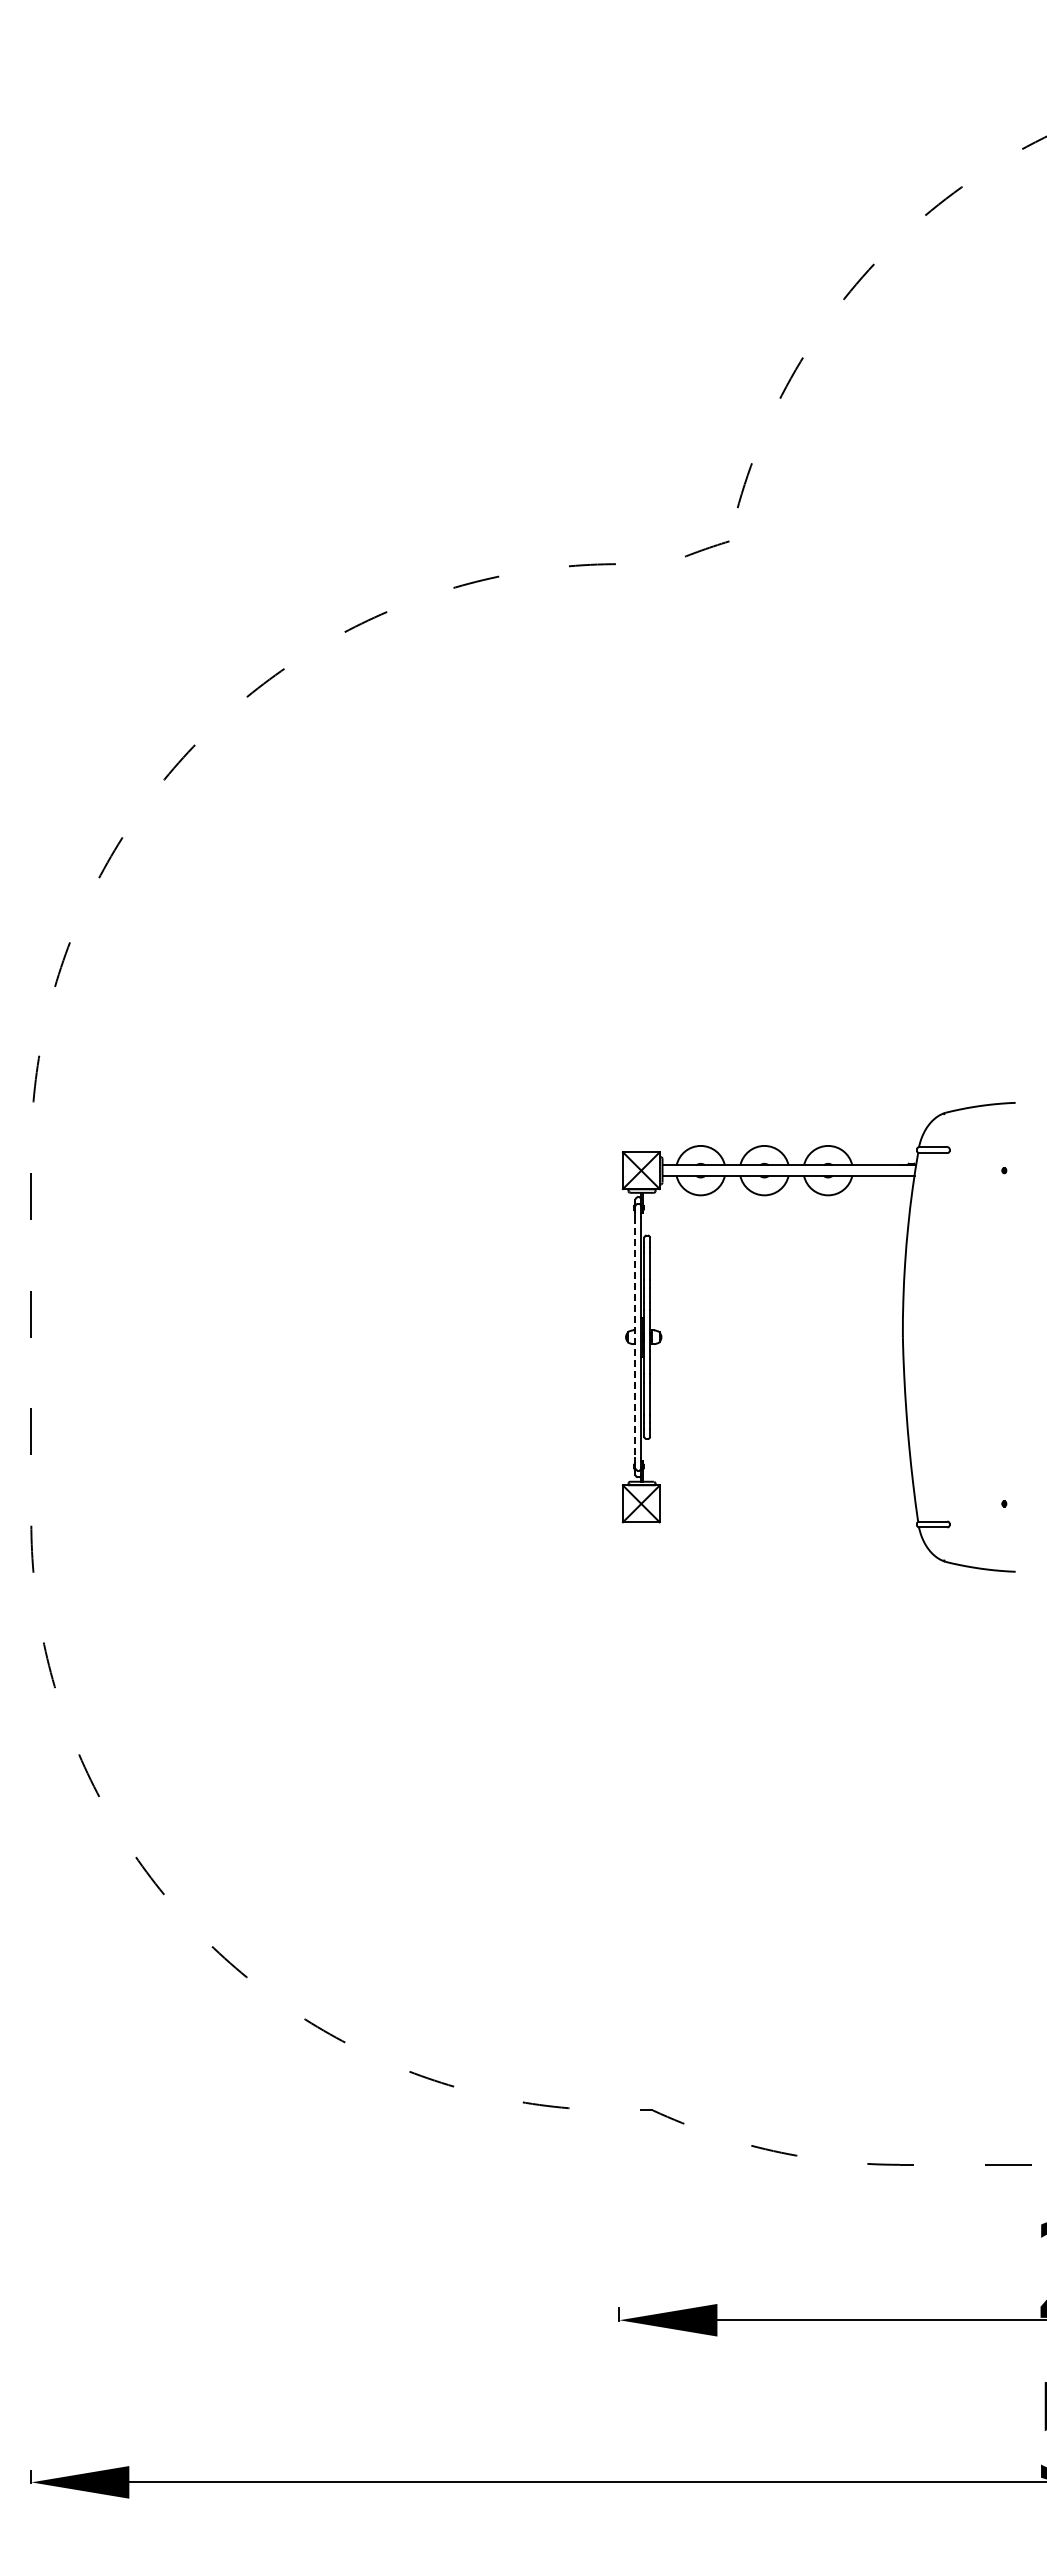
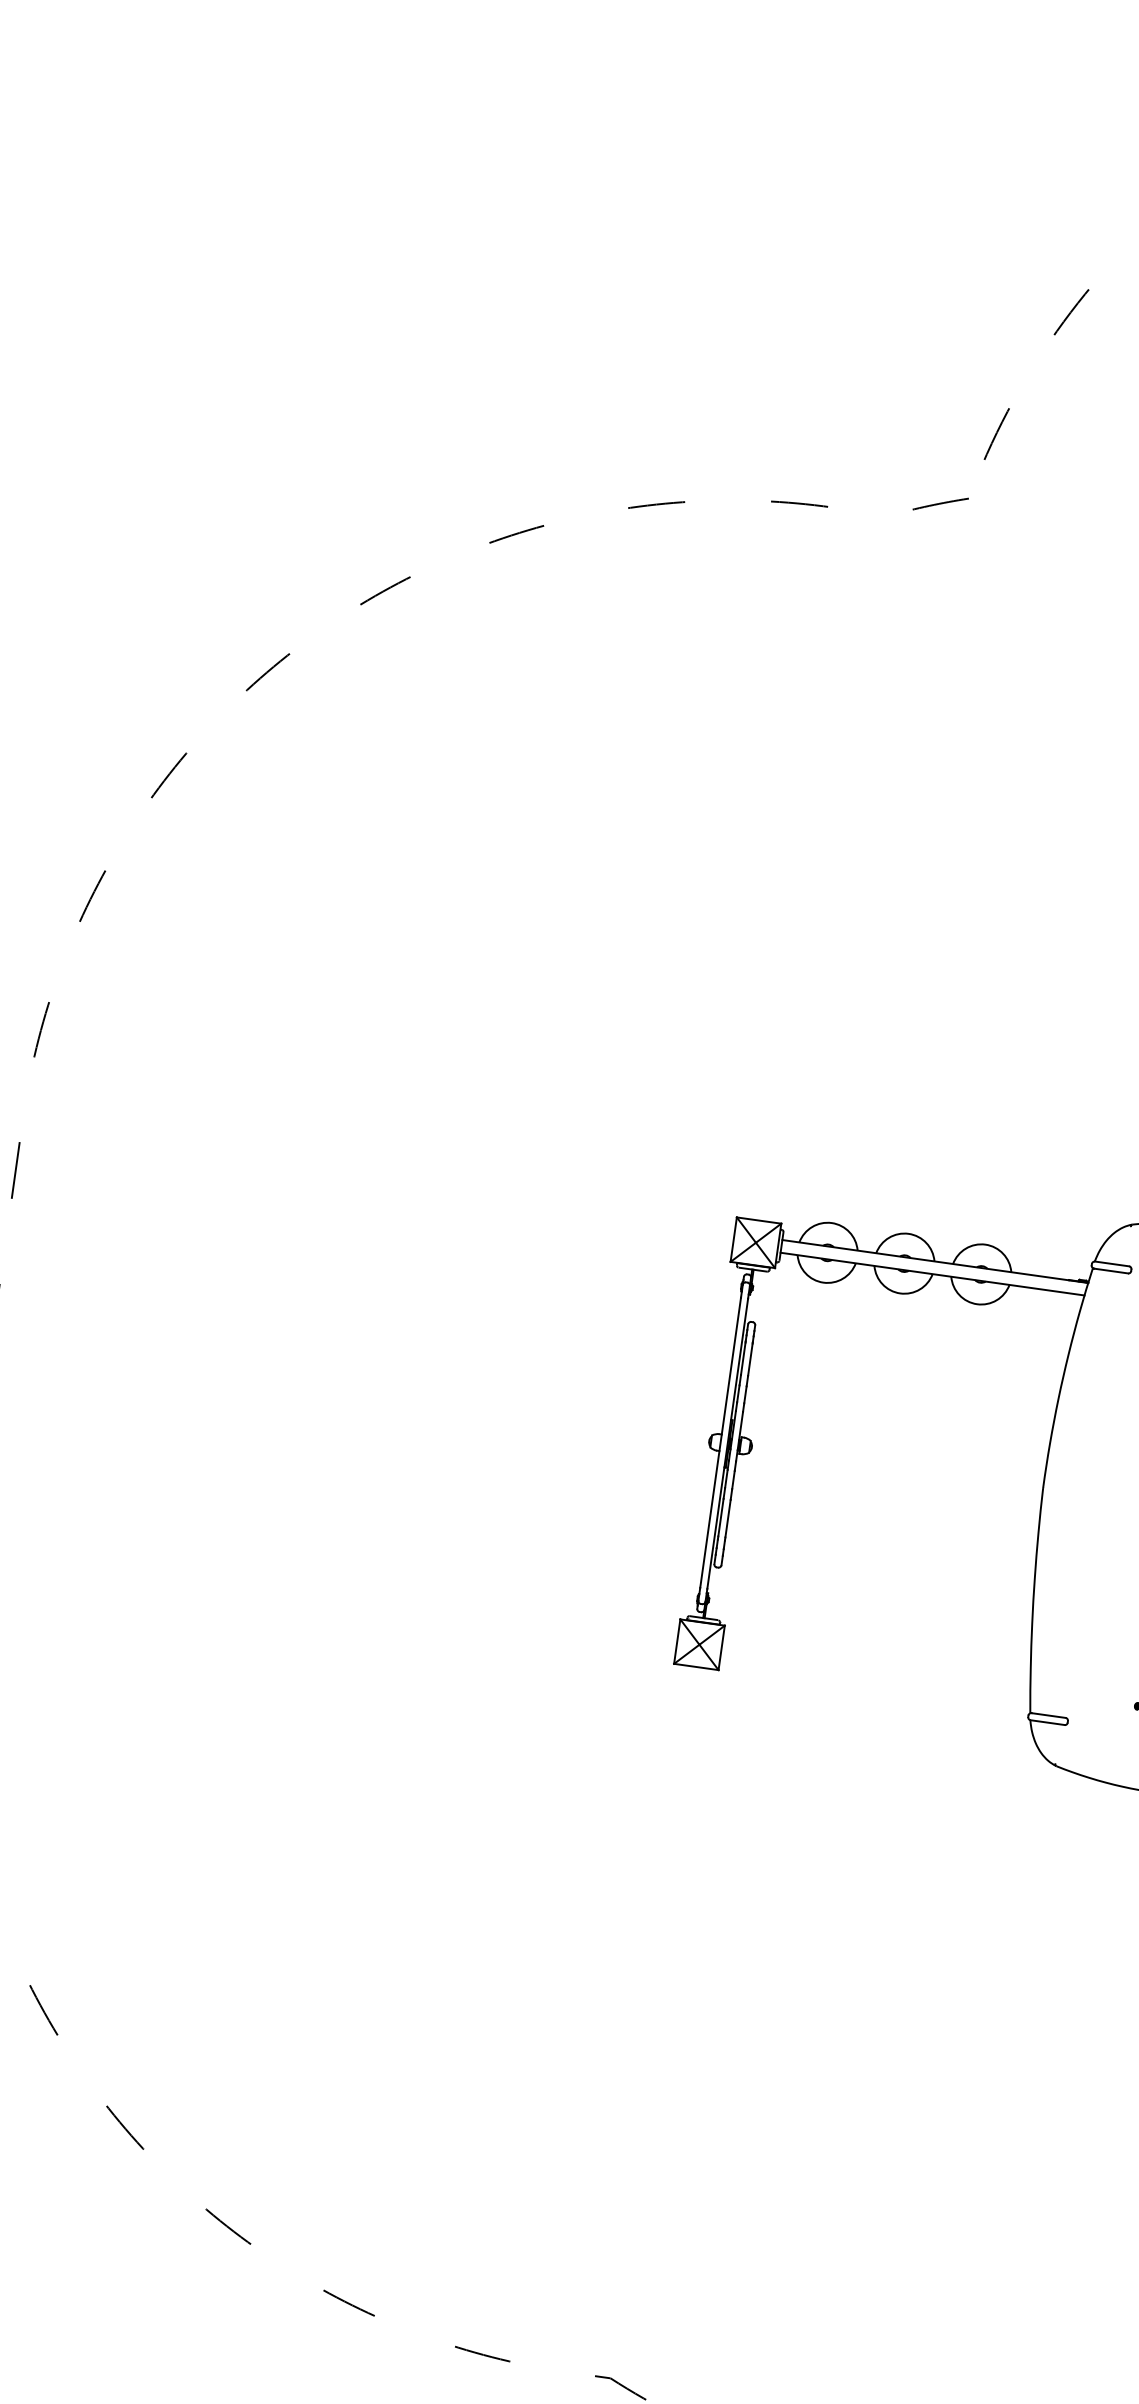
line: (635, 1337) -> (720, 1443), dashed -> solid

